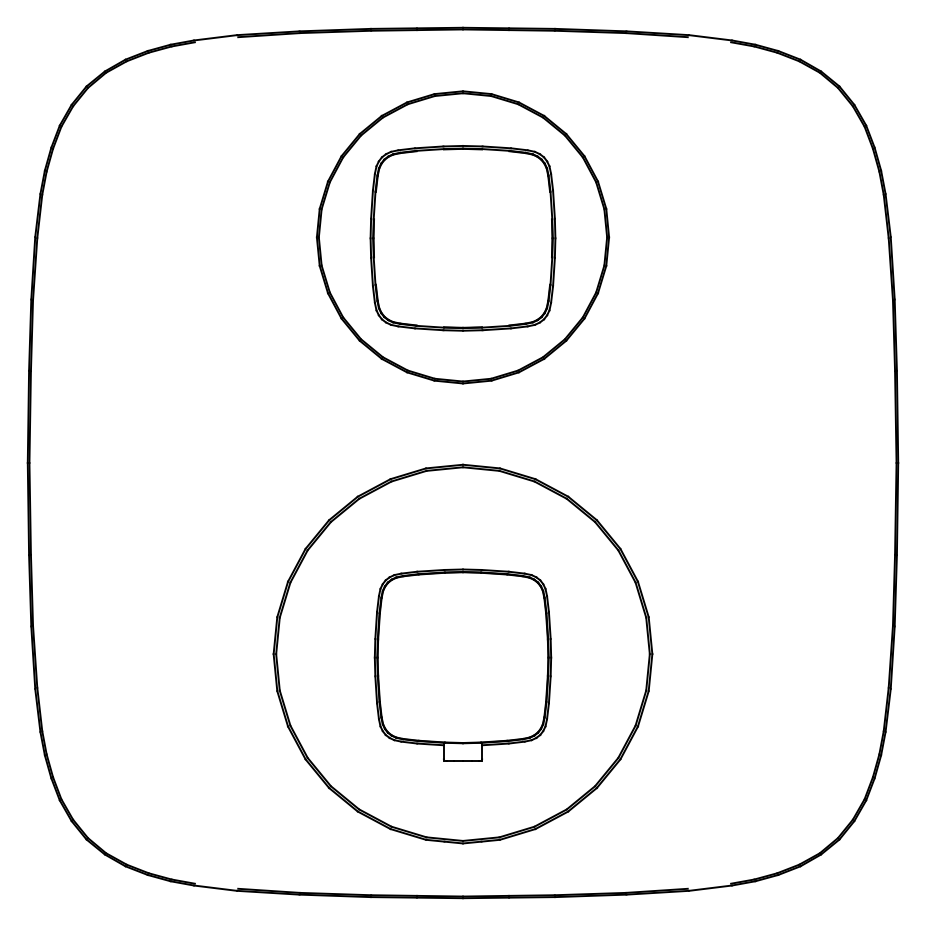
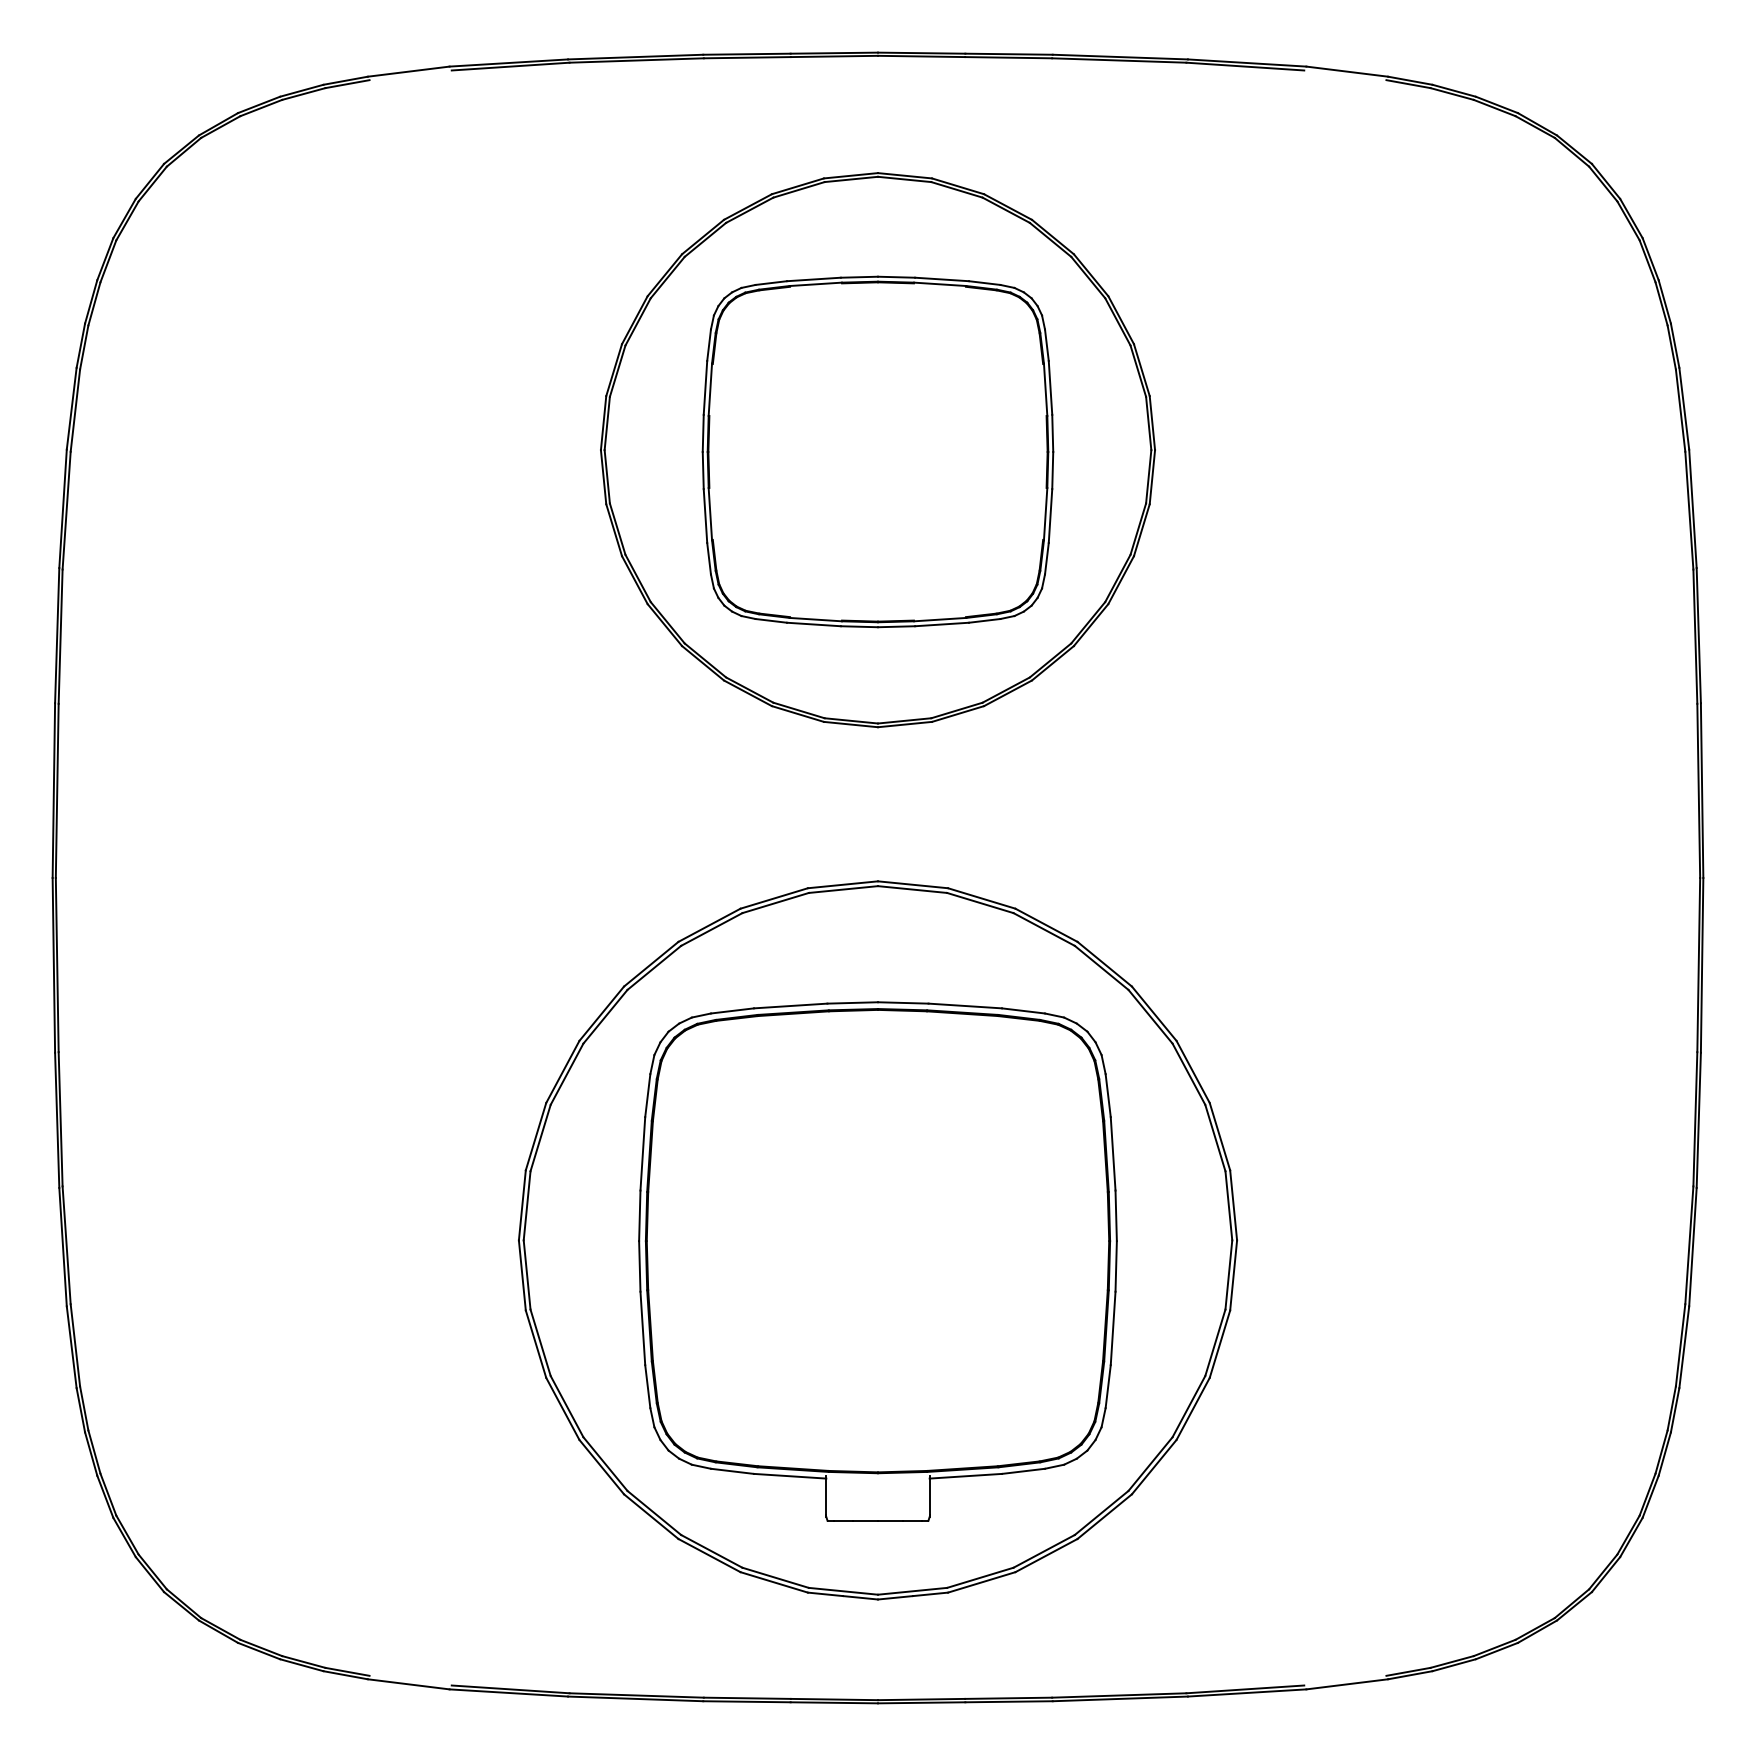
part: (462, 664) -> (877, 1260), size x1.43

